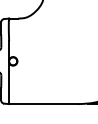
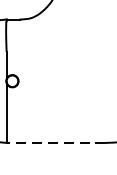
line: (42, 104) -> (54, 143), solid -> dashed

